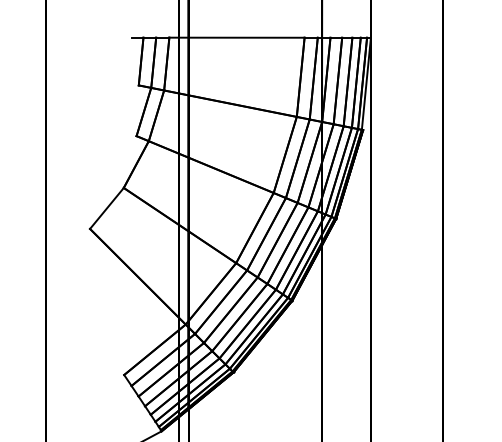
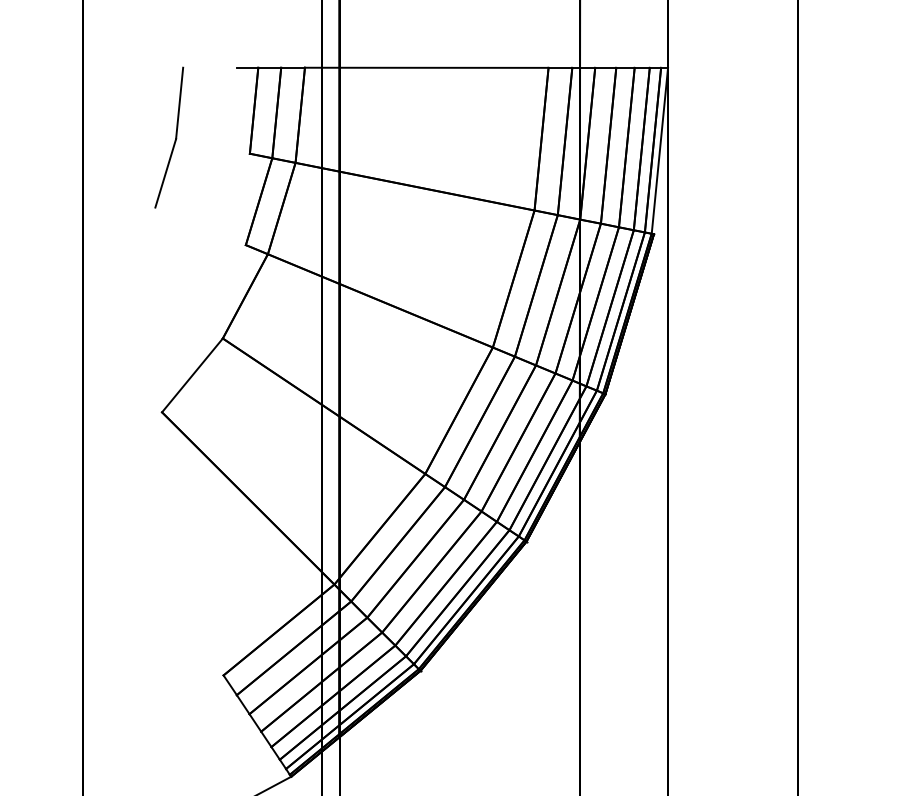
part: (93, 76) -> (168, 137), added

